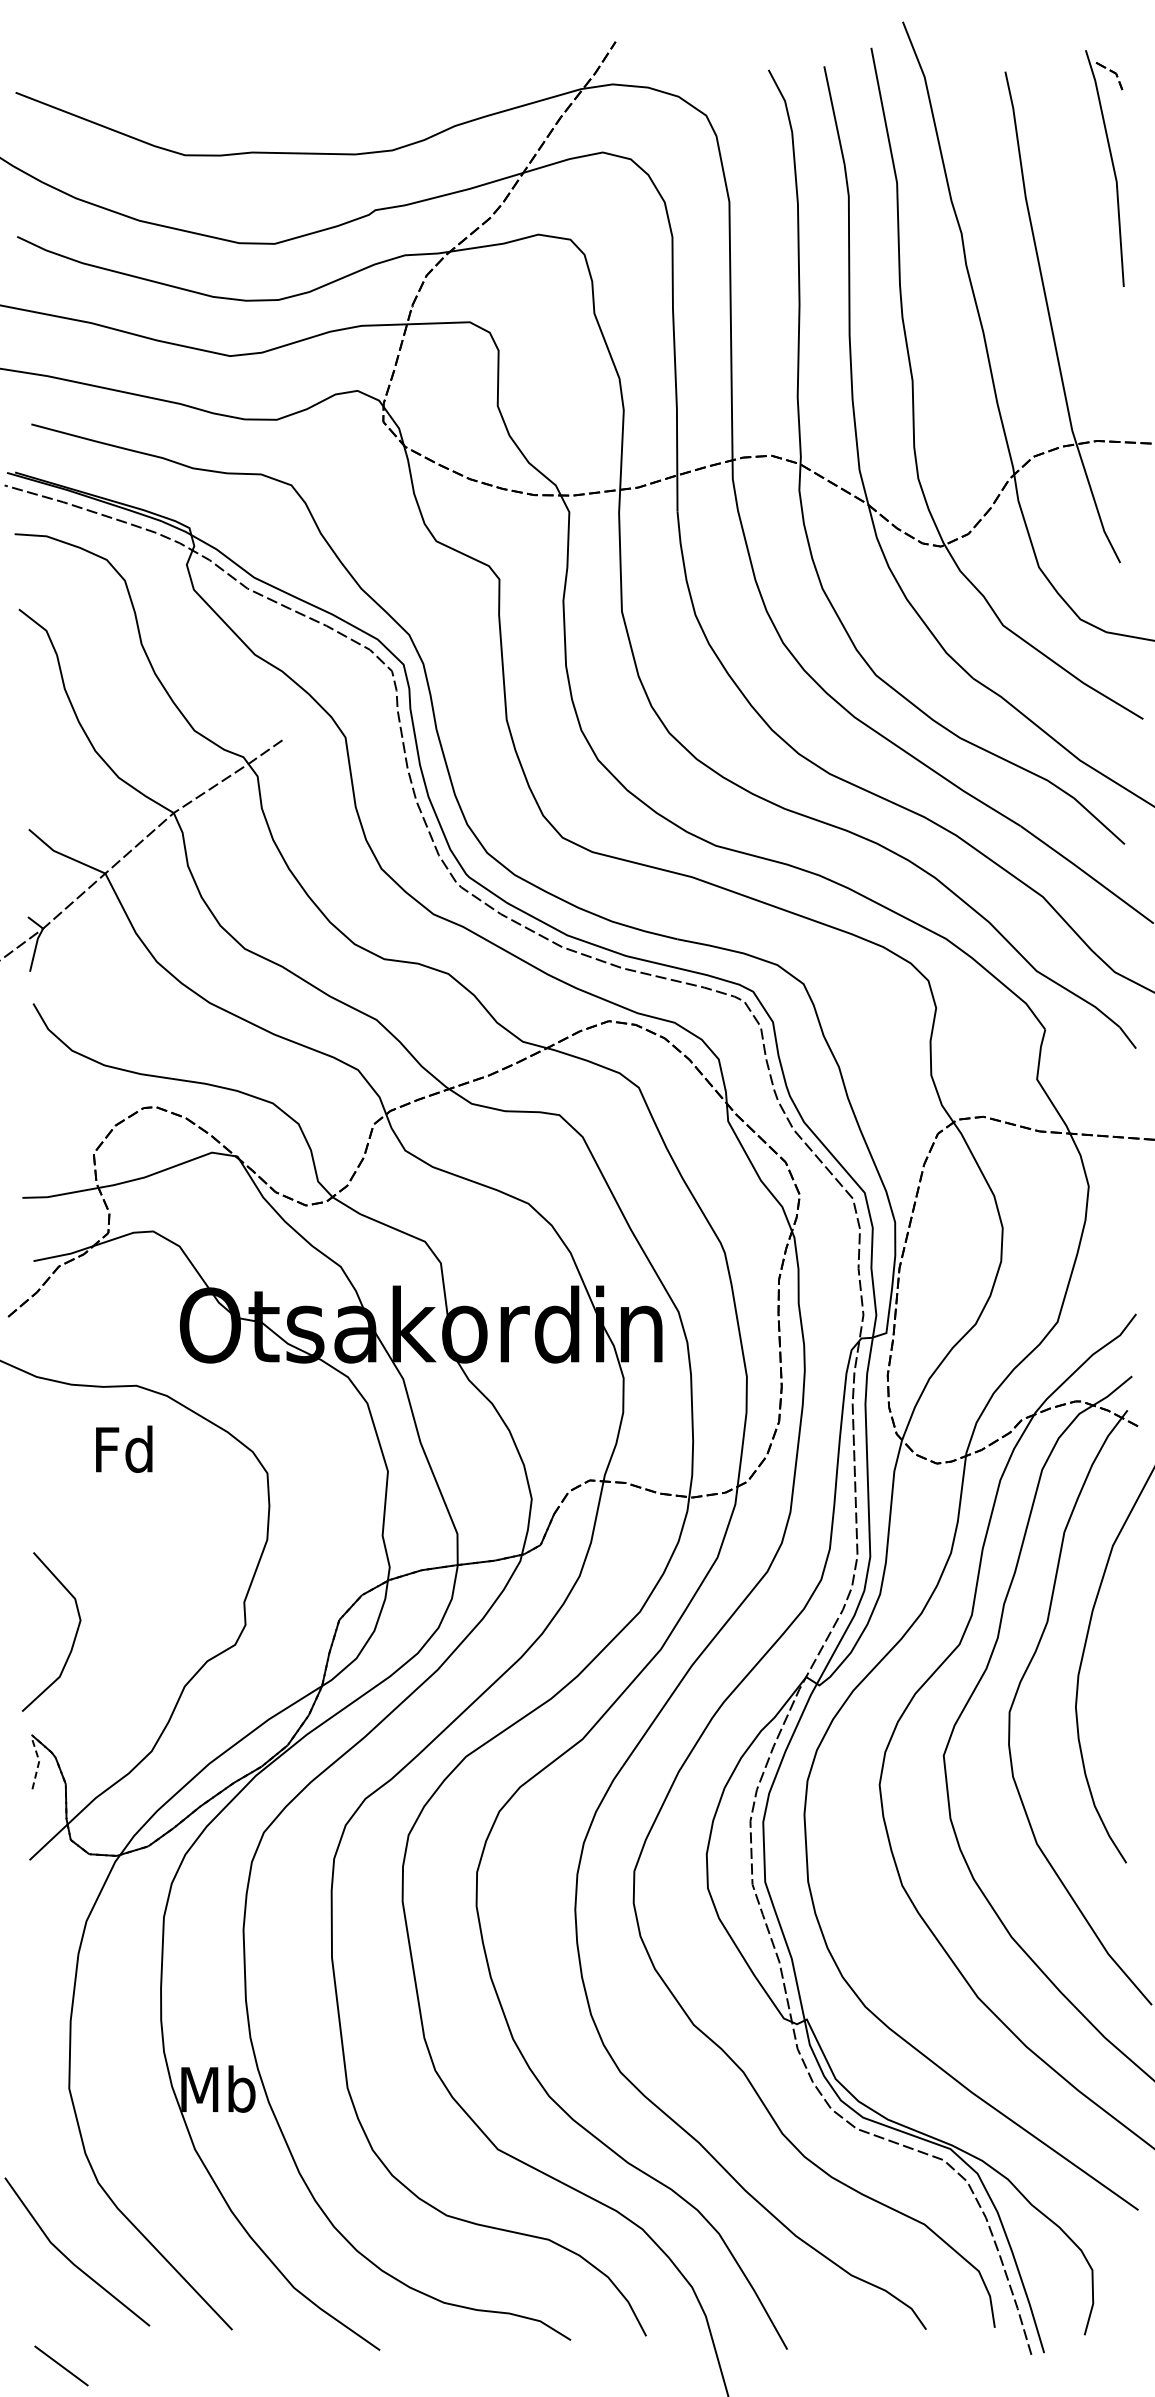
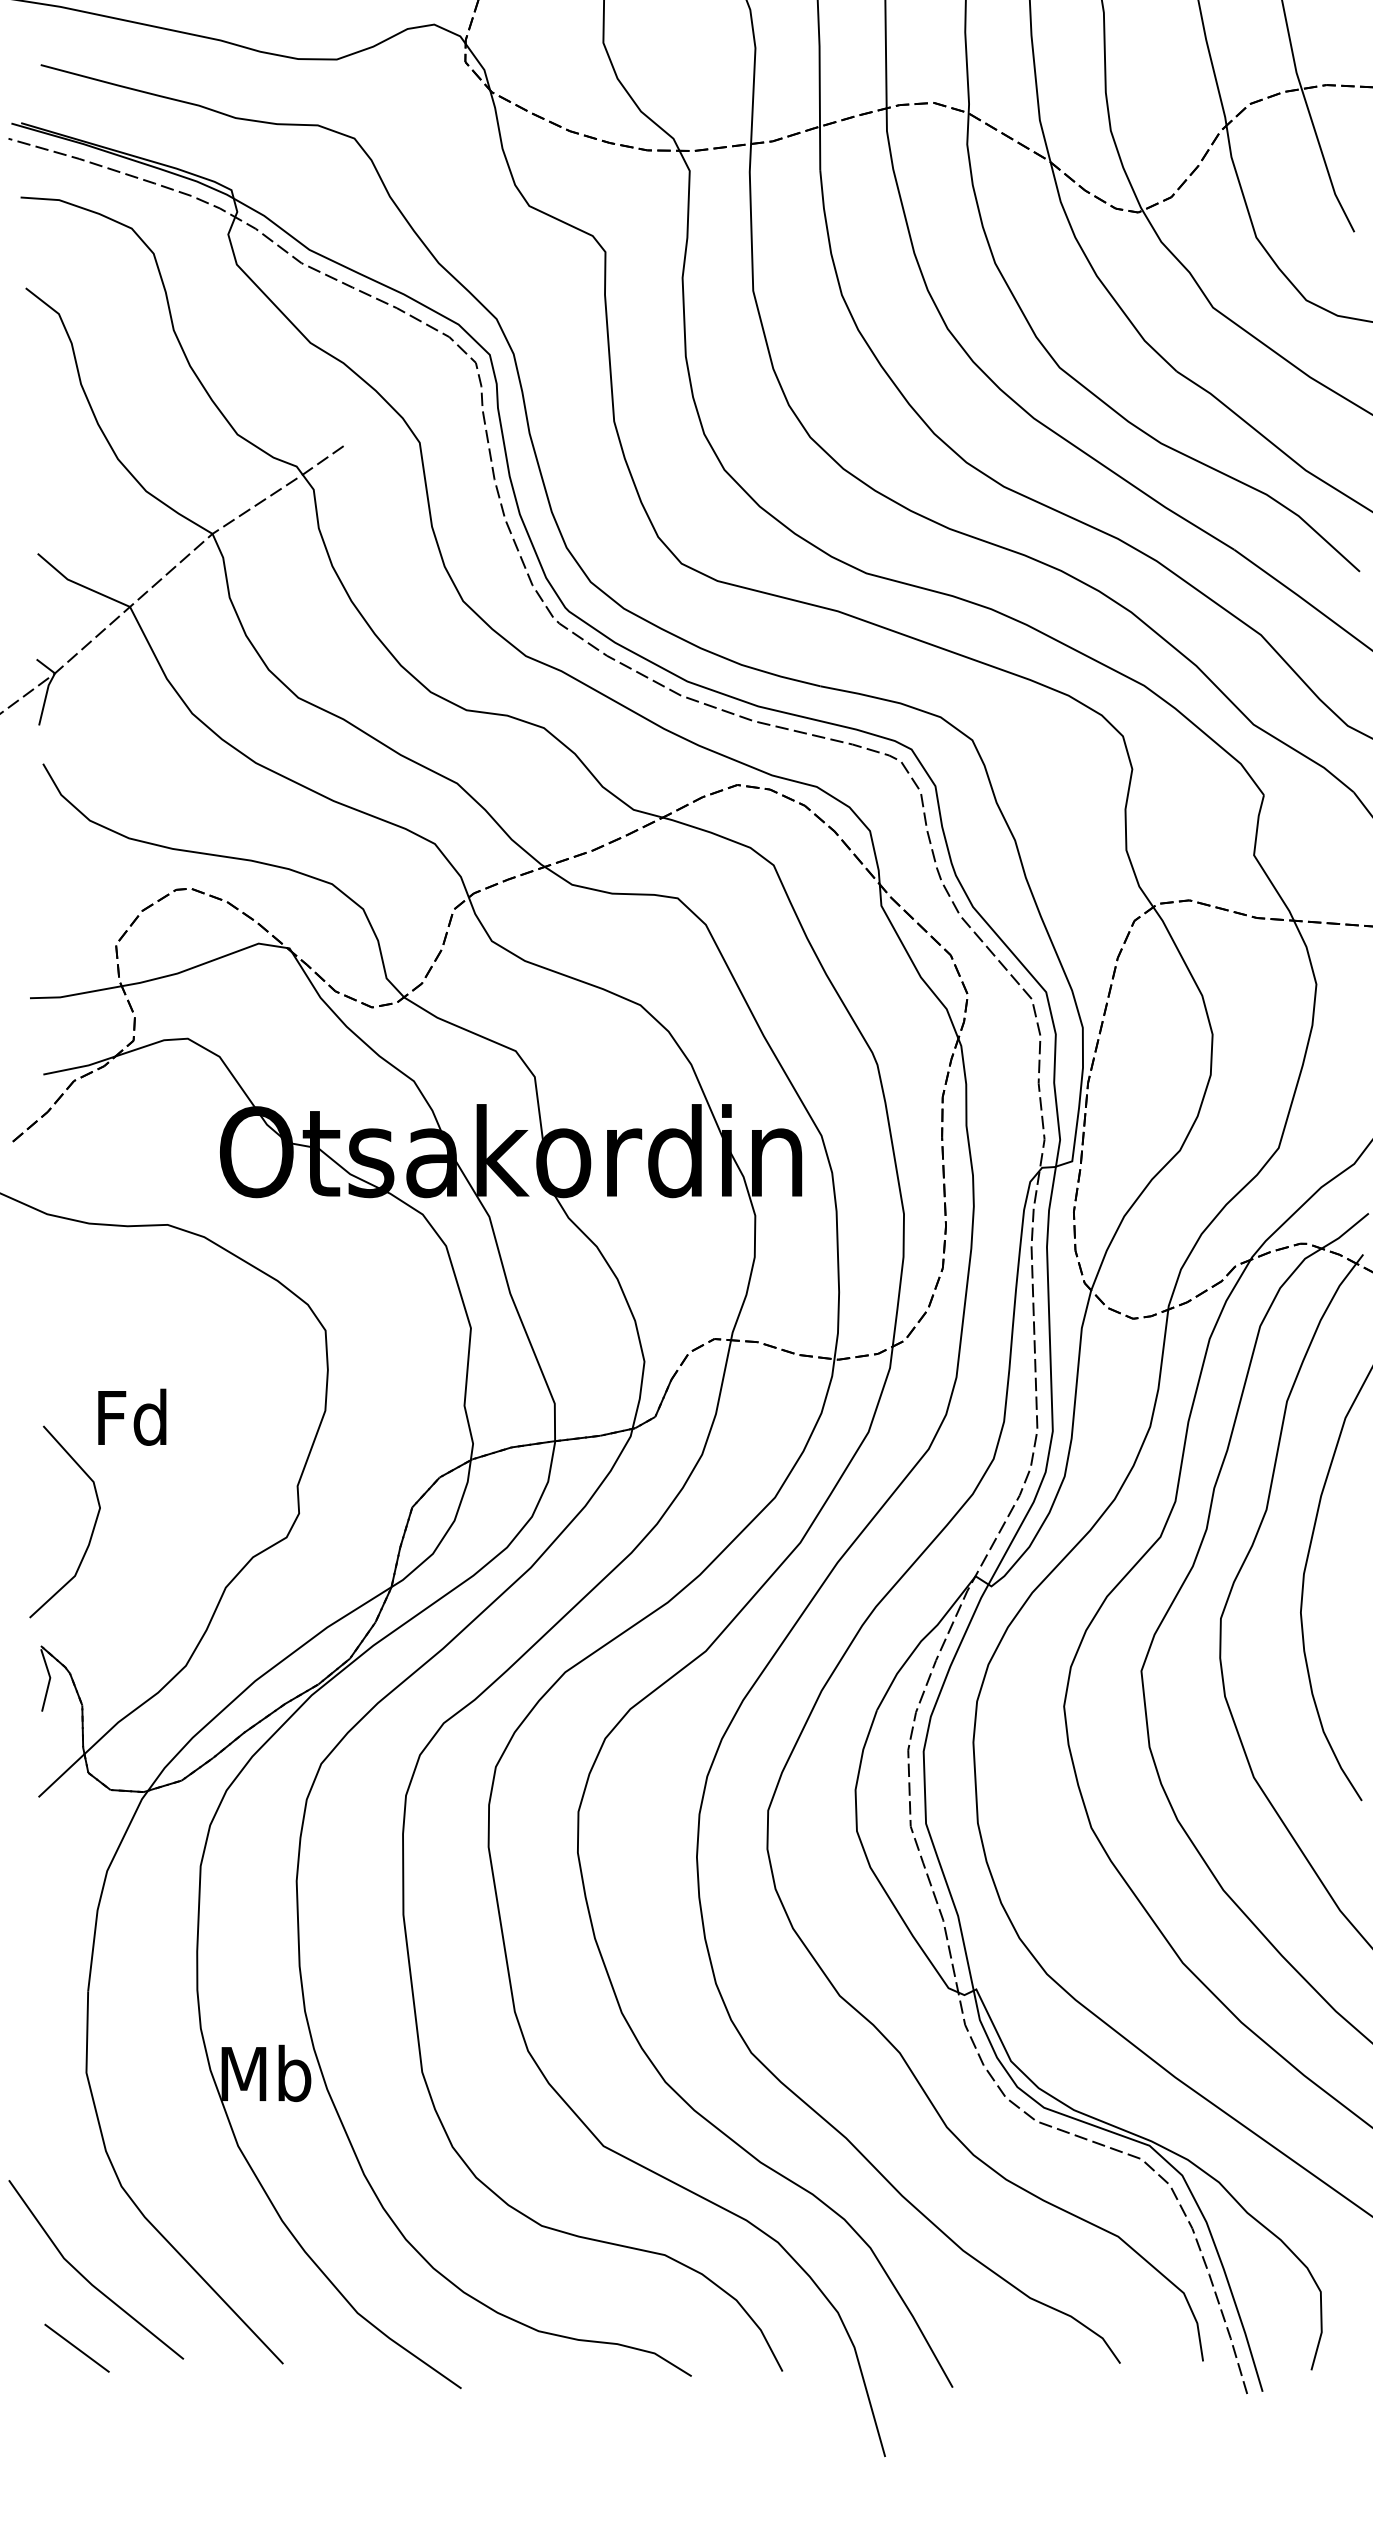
text: (124, 1448) -> (132, 1416), moved
line: (39, 1762) -> (50, 1679), dashed -> solid
line: (61, 2365) -> (77, 2347), moved

